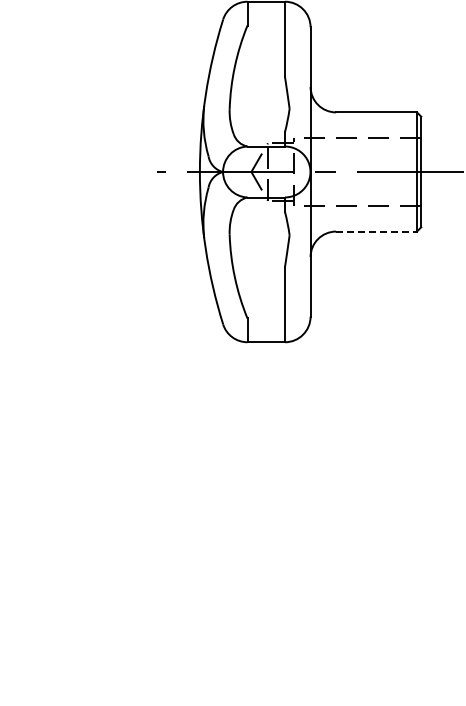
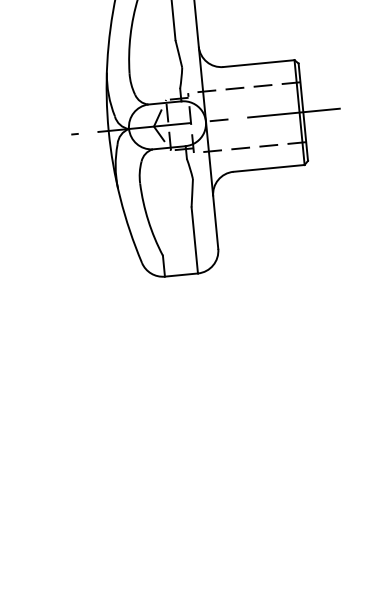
line: (377, 231) -> (269, 168), dashed -> solid

